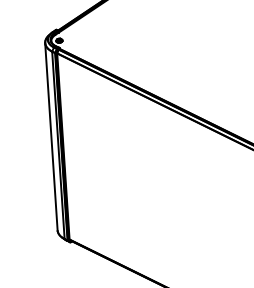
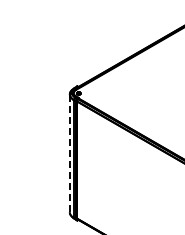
line: (50, 137) -> (69, 153), solid -> dashed

